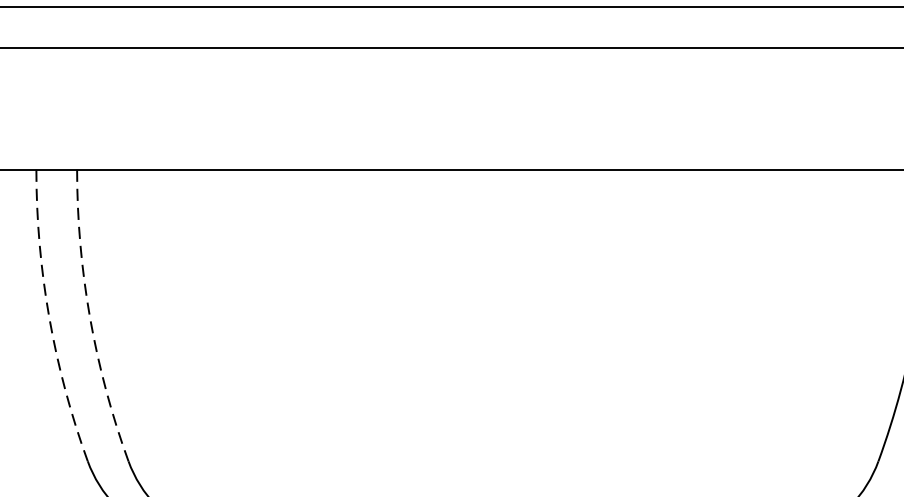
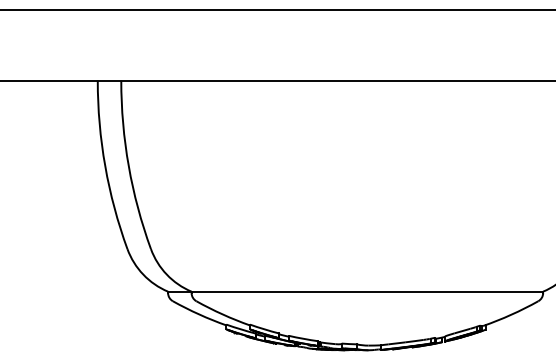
arc: (49, 318) -> (105, 166), dashed -> solid
arc: (89, 318) -> (128, 166), dashed -> solid

